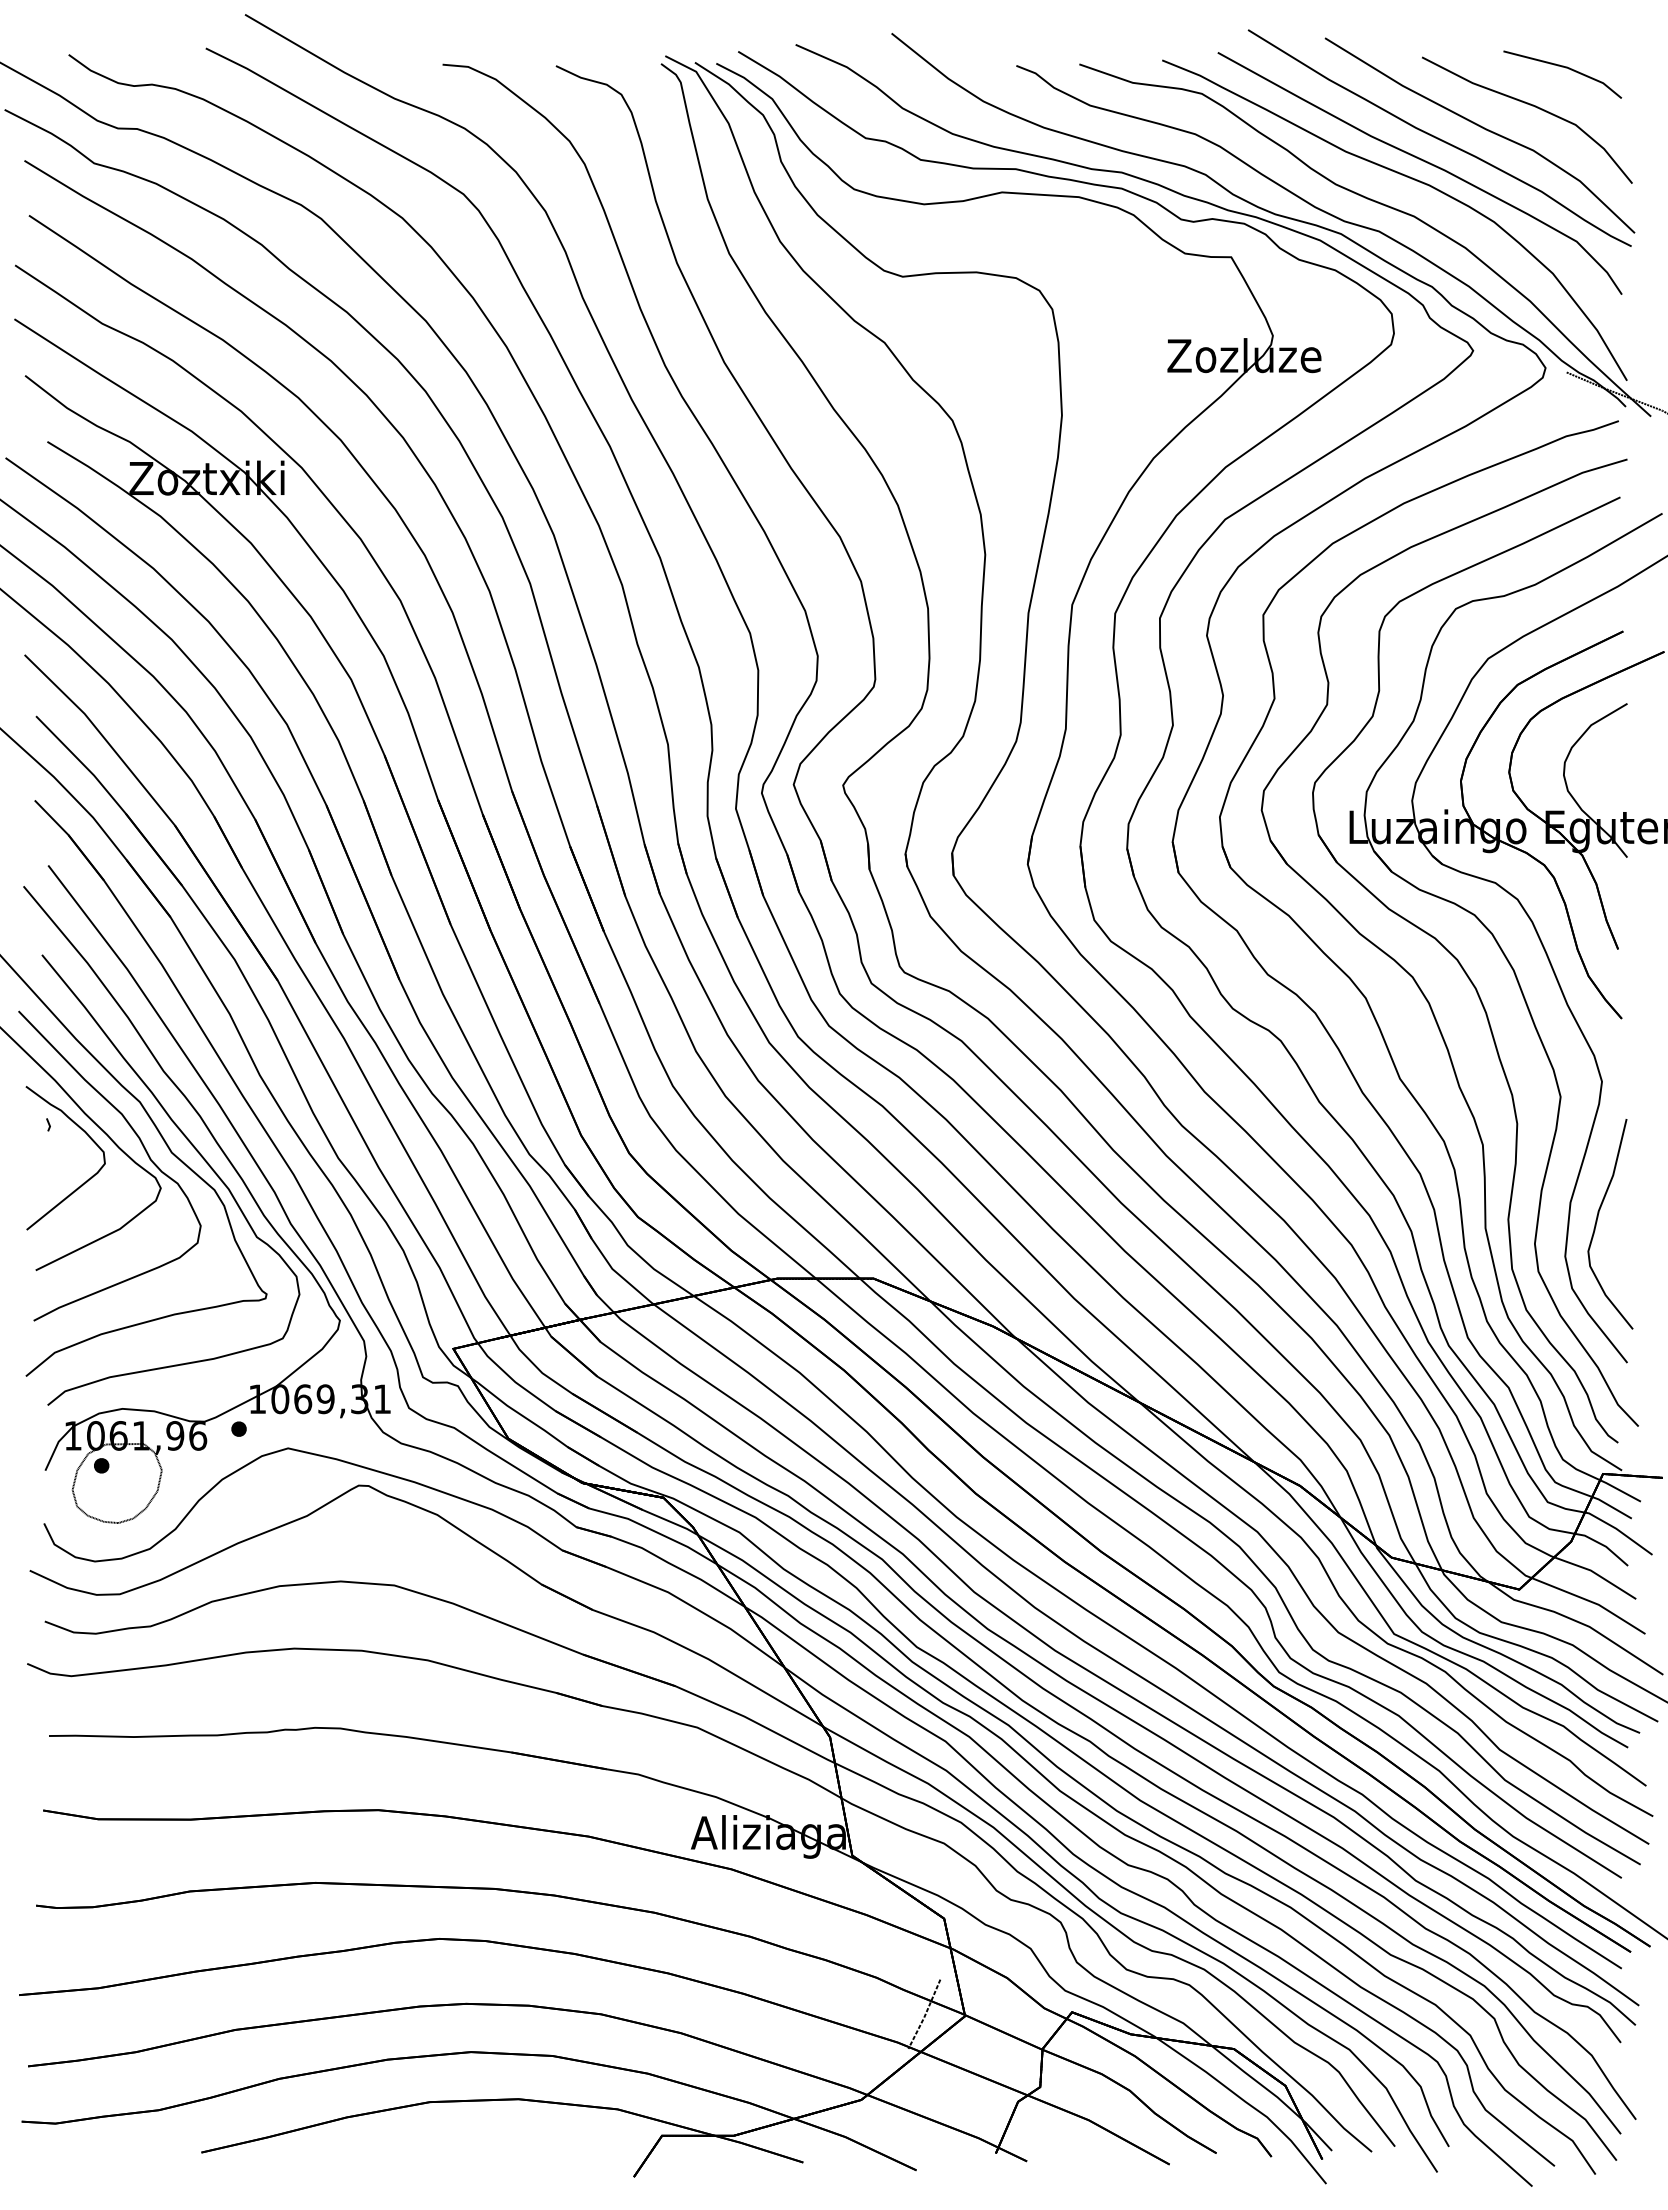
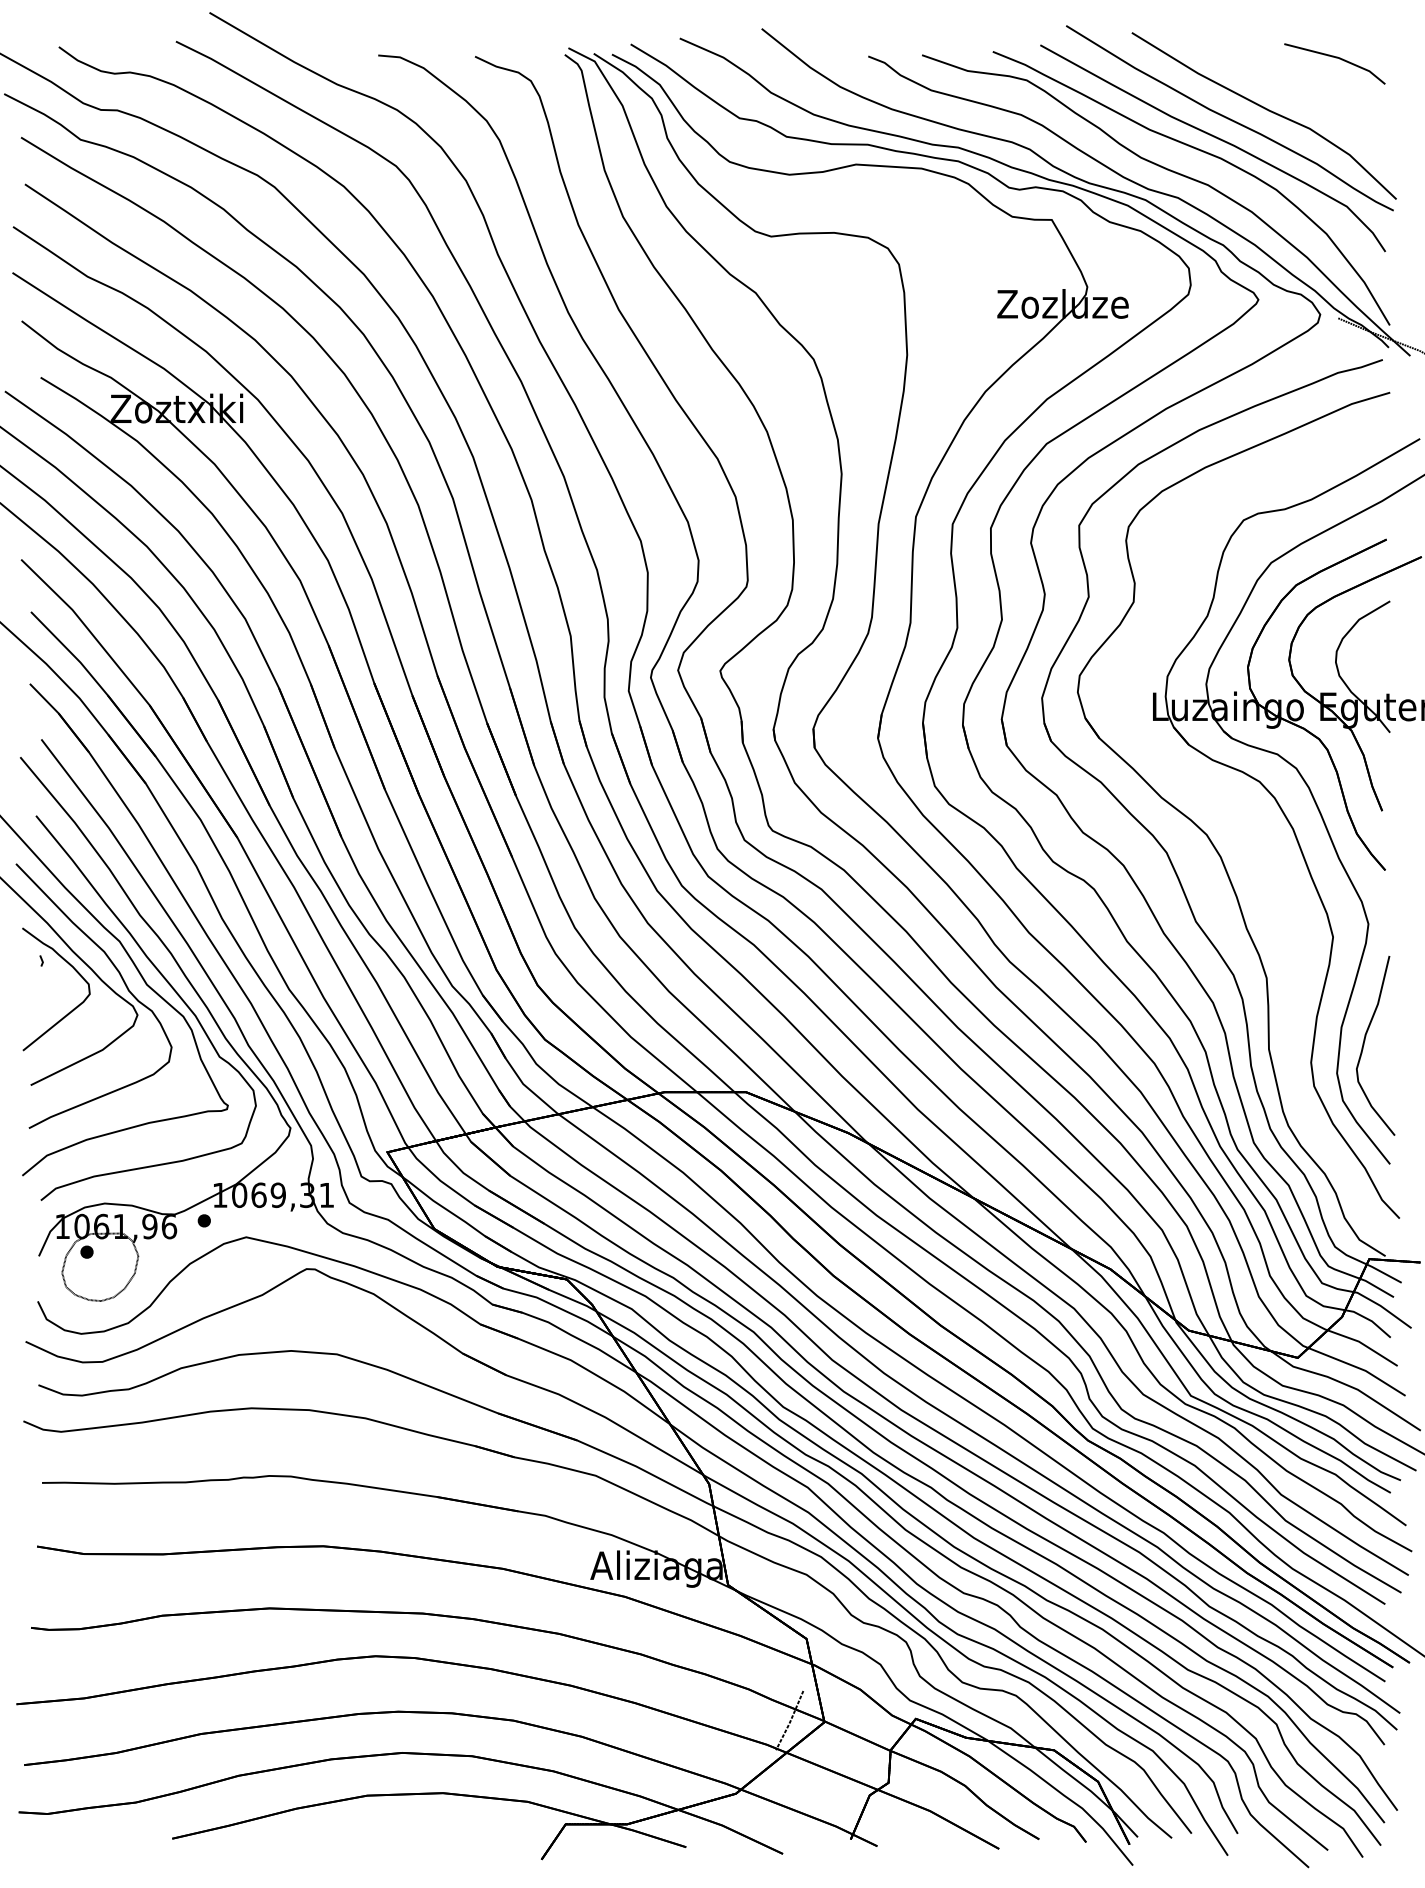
curve: (1532, 106) -> (1309, 91), removed
part: (1466, 969) -> (1252, 828), removed

